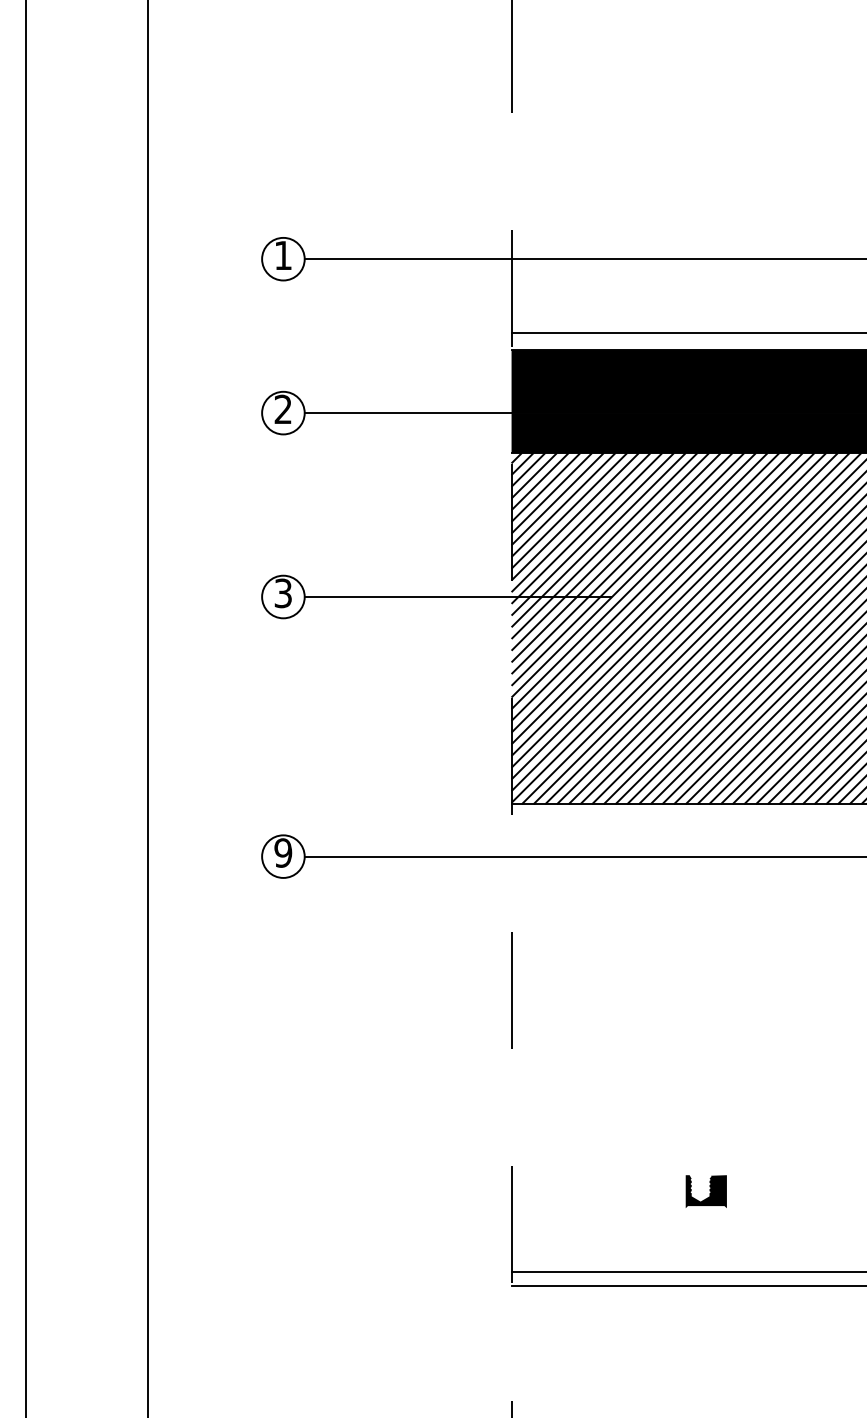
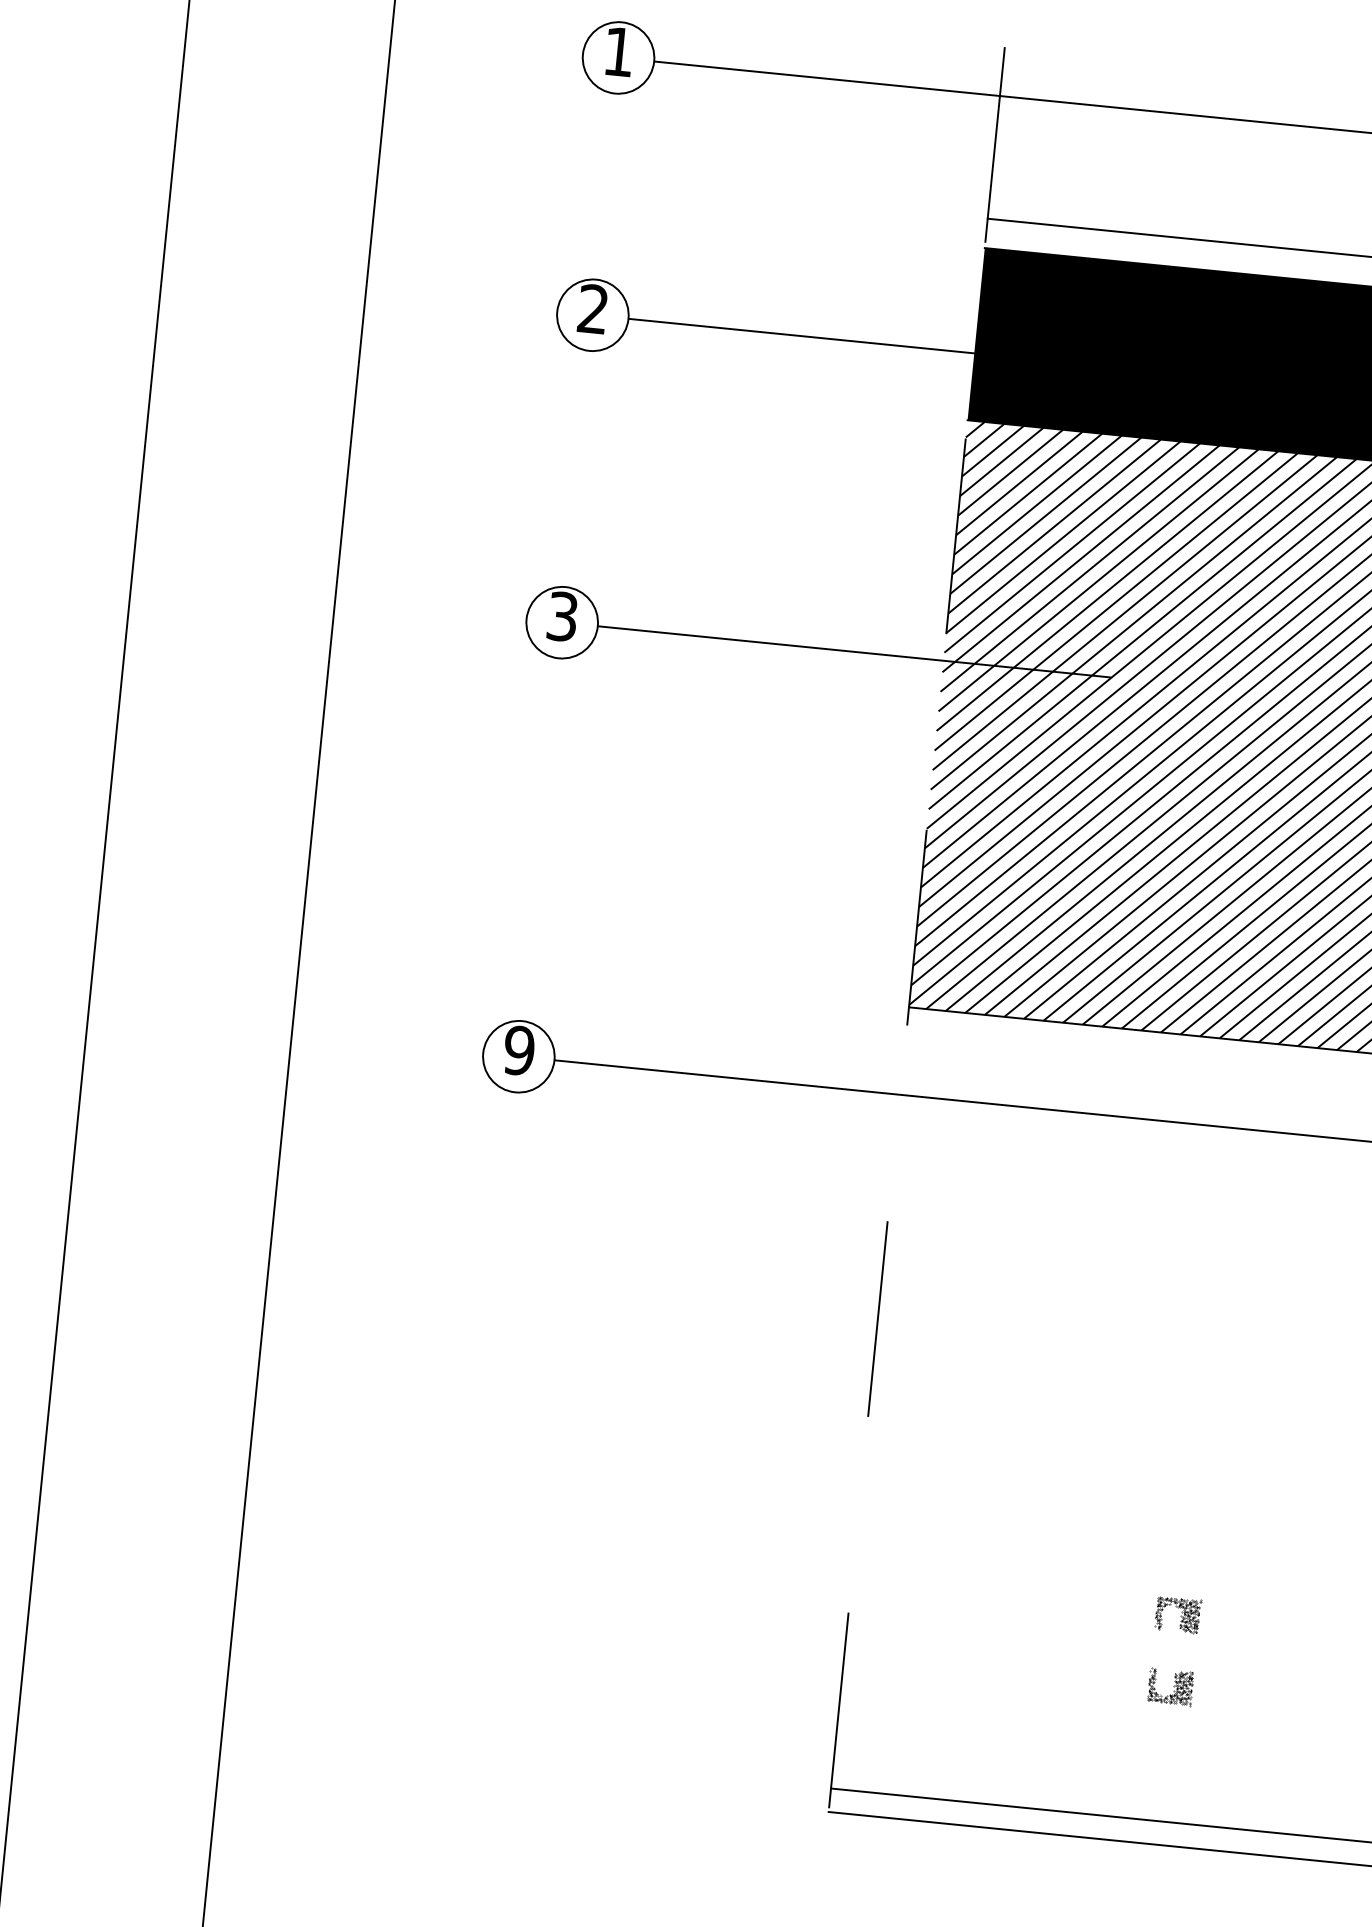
hatch: (706, 1148) -> (1177, 1615), added
part: (706, 1191) -> (1170, 1687), size x0.62

